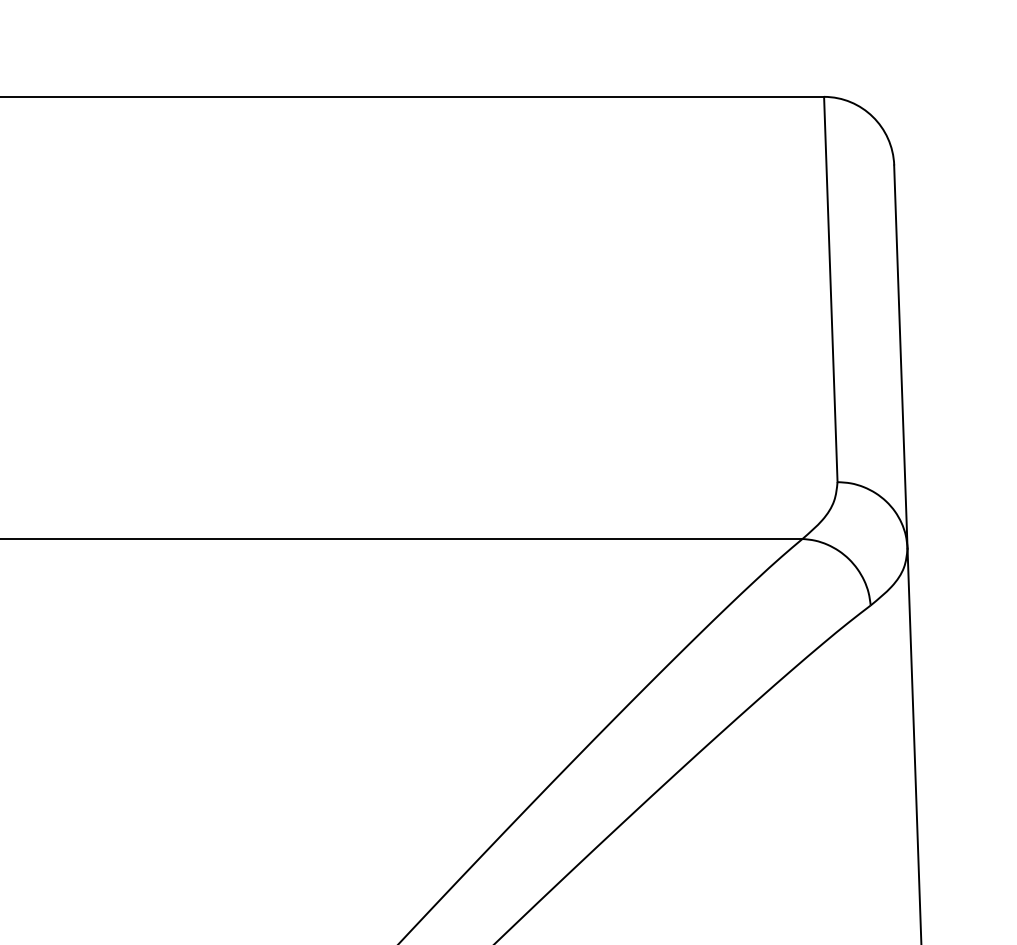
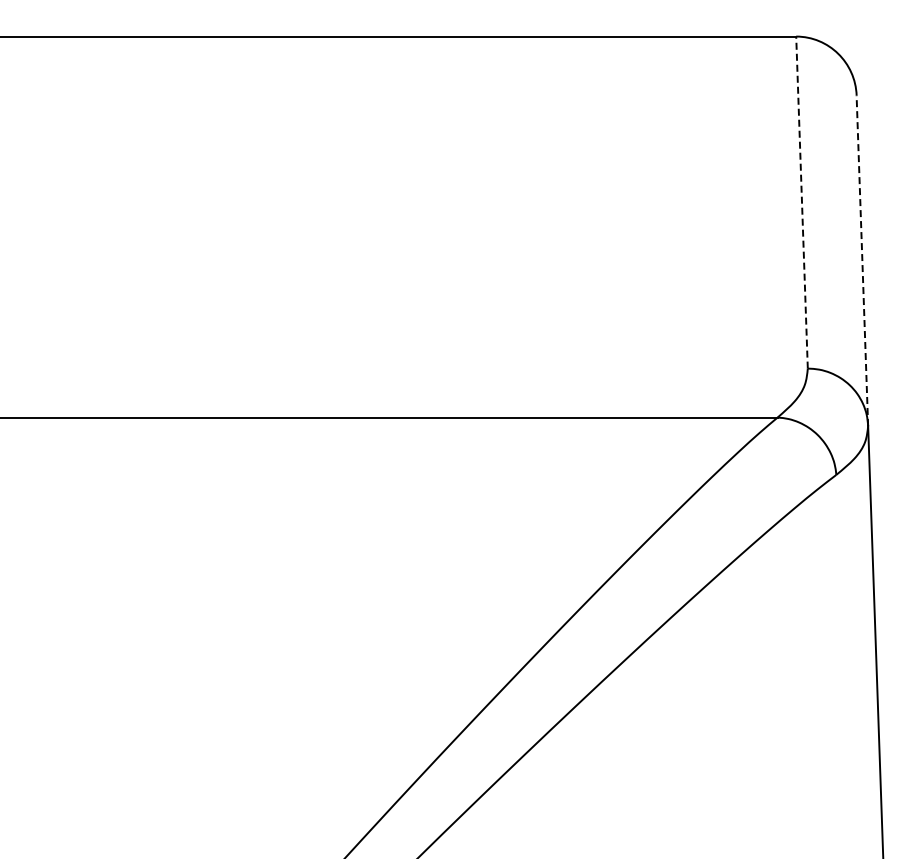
line: (830, 289) -> (801, 202), solid -> dashed
line: (901, 356) -> (862, 260), solid -> dashed

